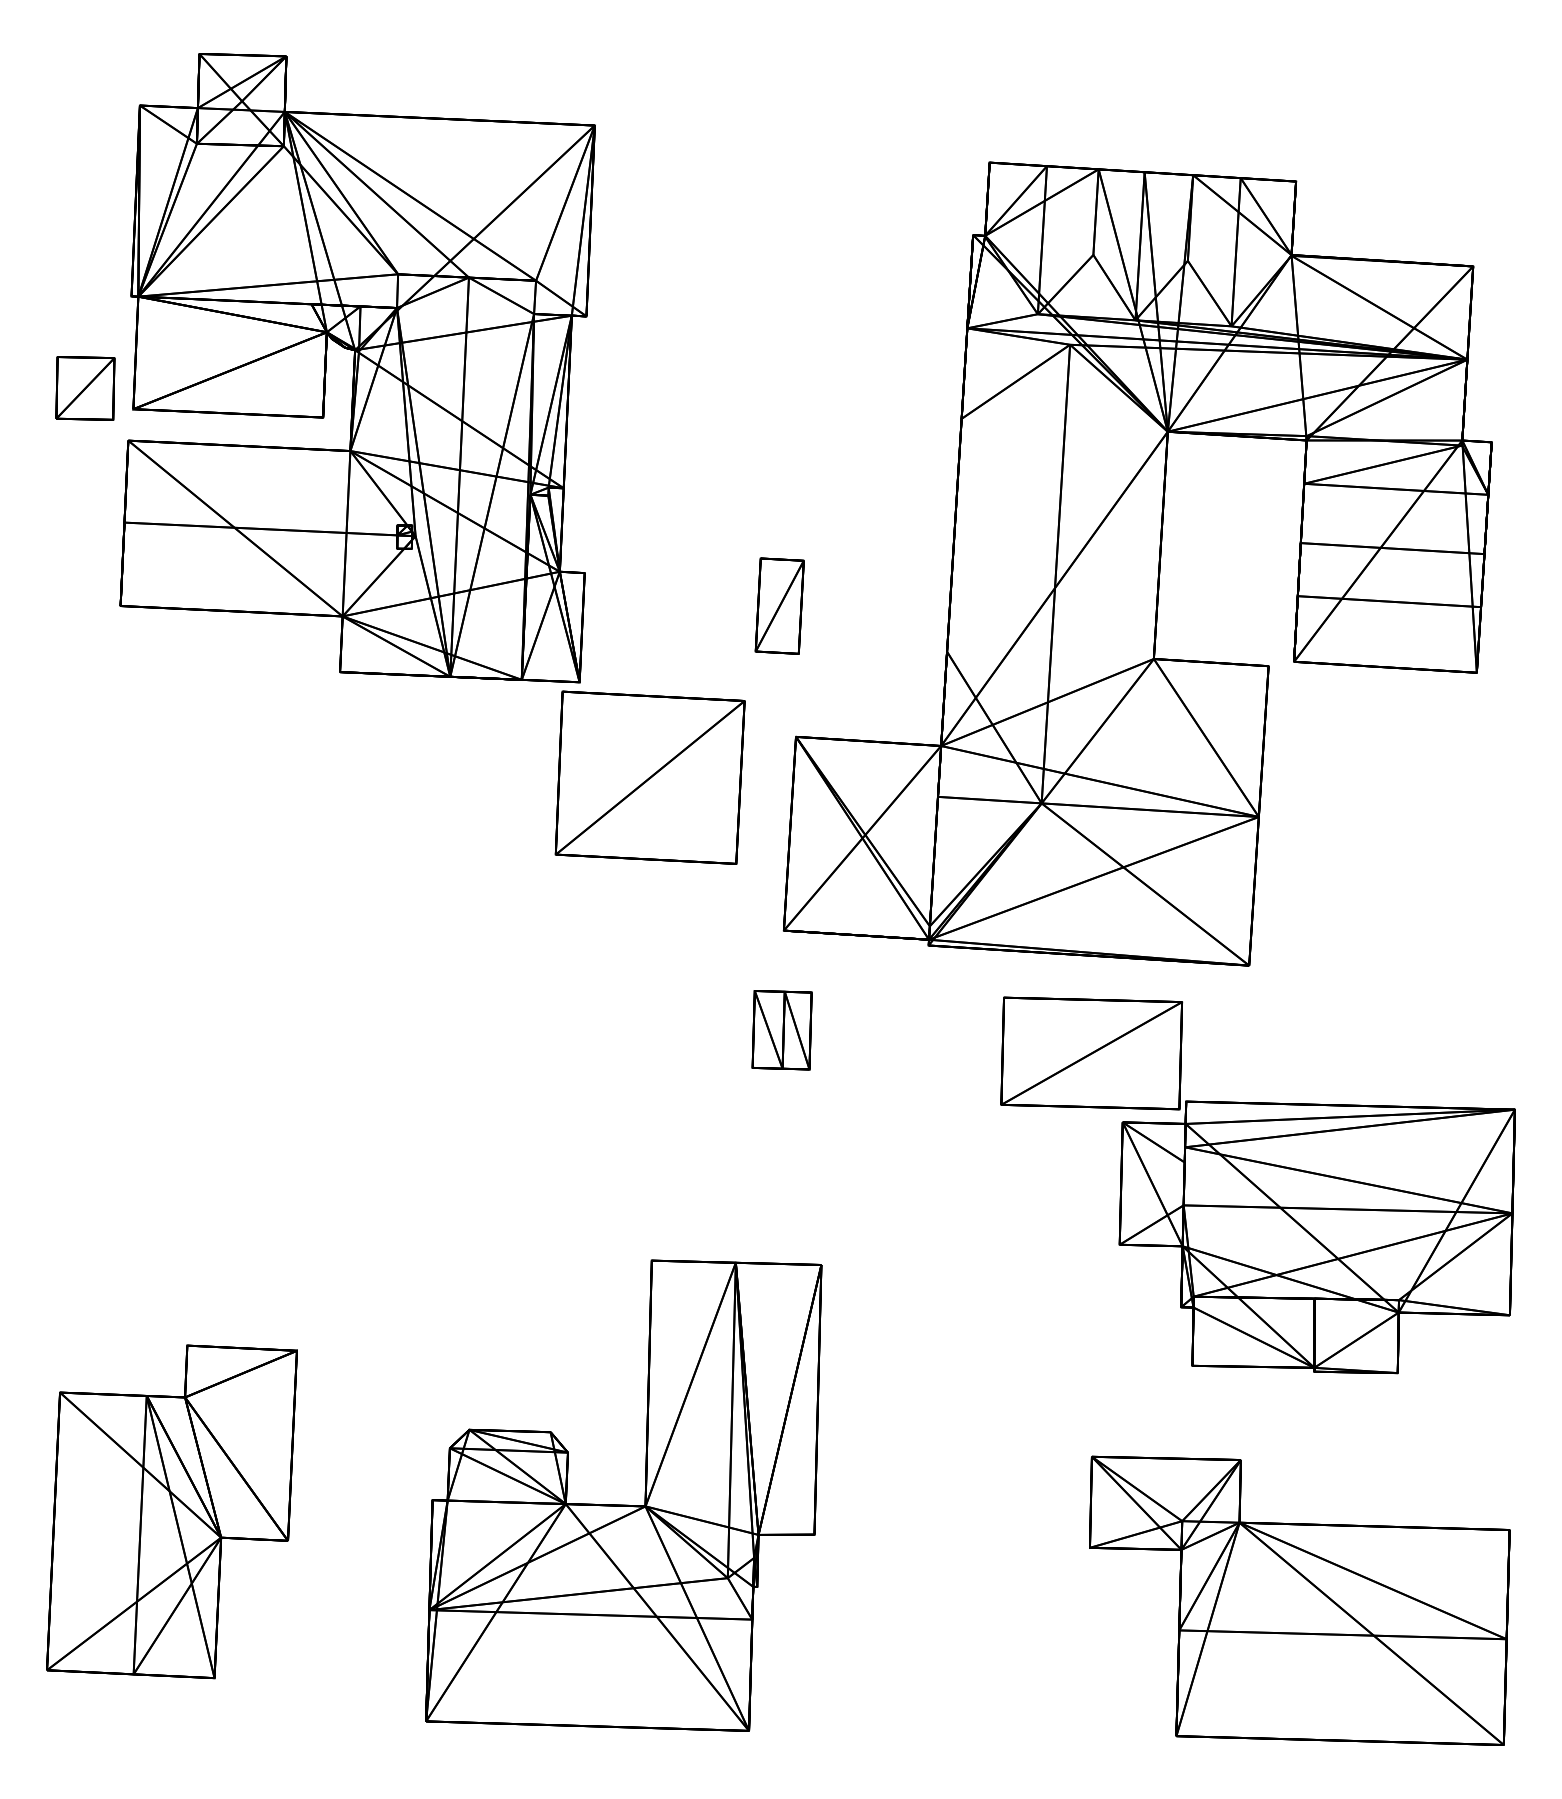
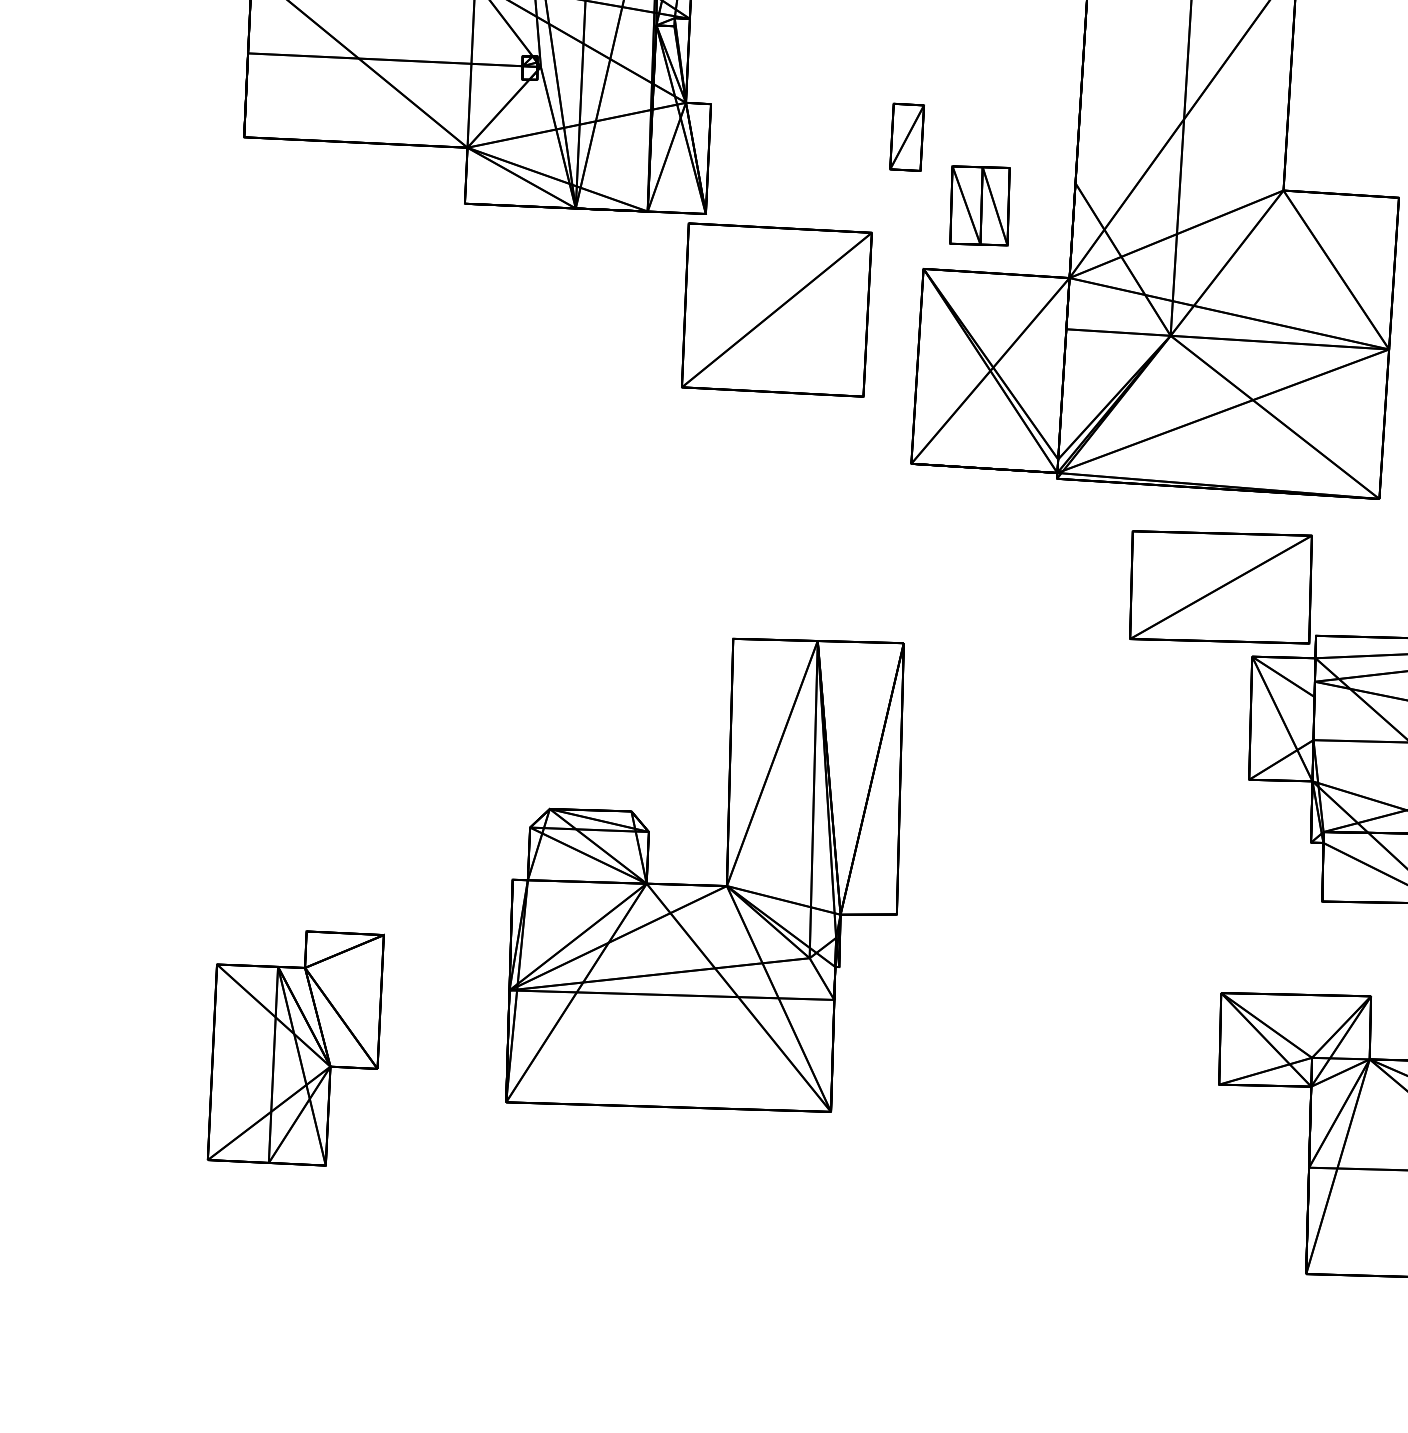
part: (779, 605) -> (906, 136), size x0.7
part: (781, 1030) -> (979, 206), moved
part: (623, 1504) -> (704, 884), moved
part: (171, 1511) -> (295, 1048), size x0.7

